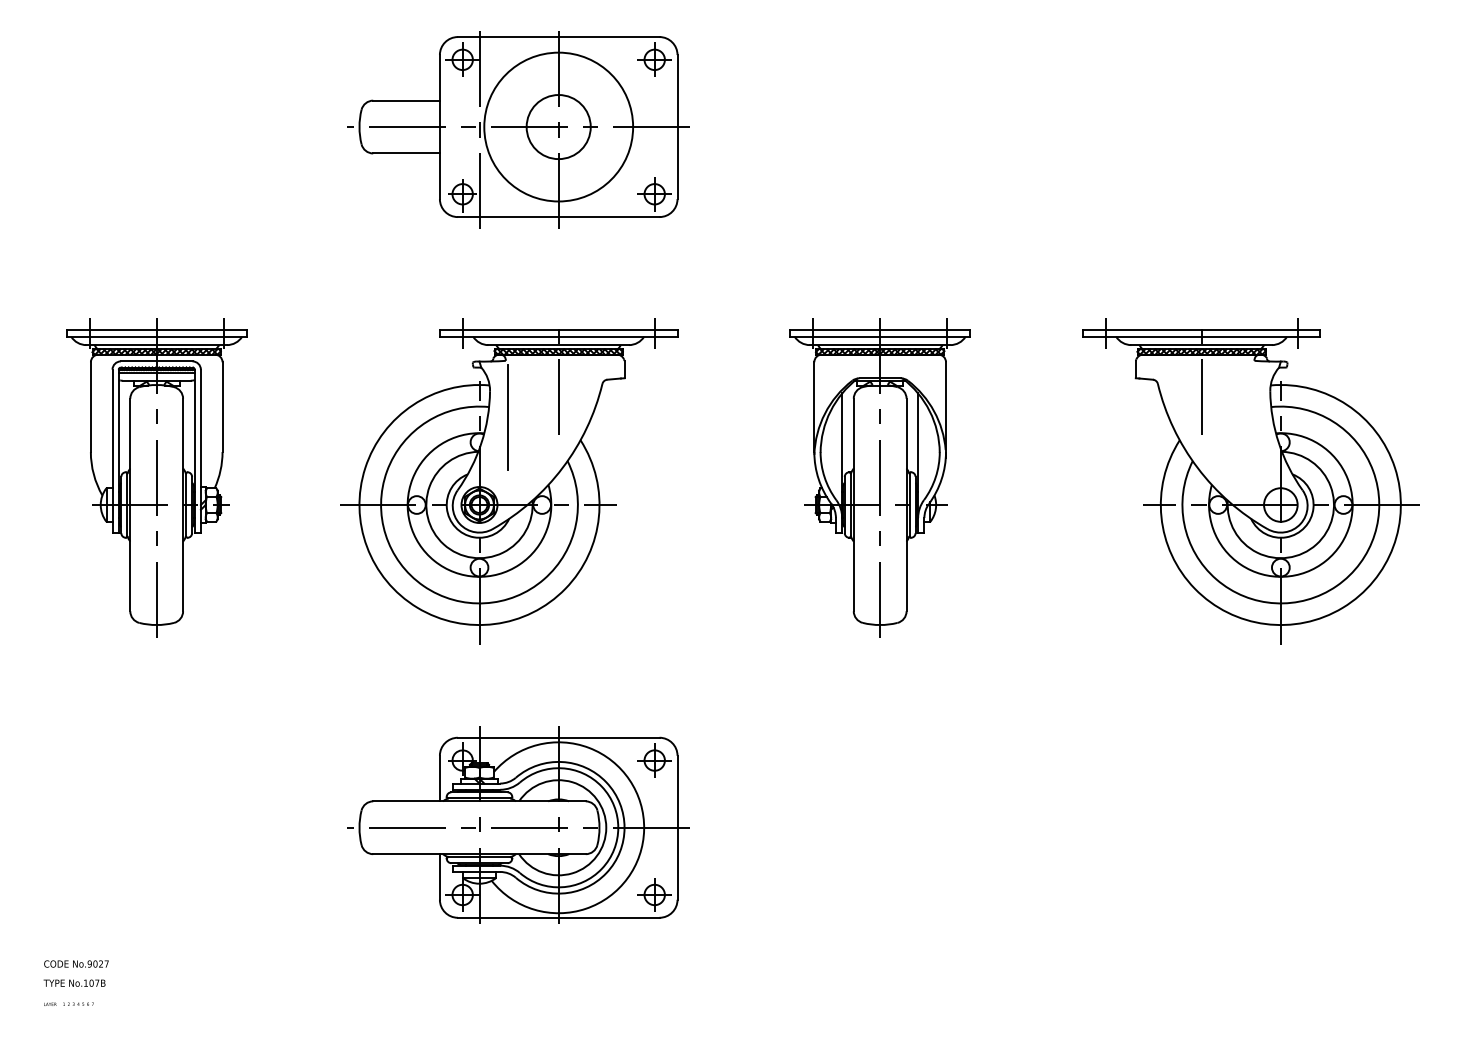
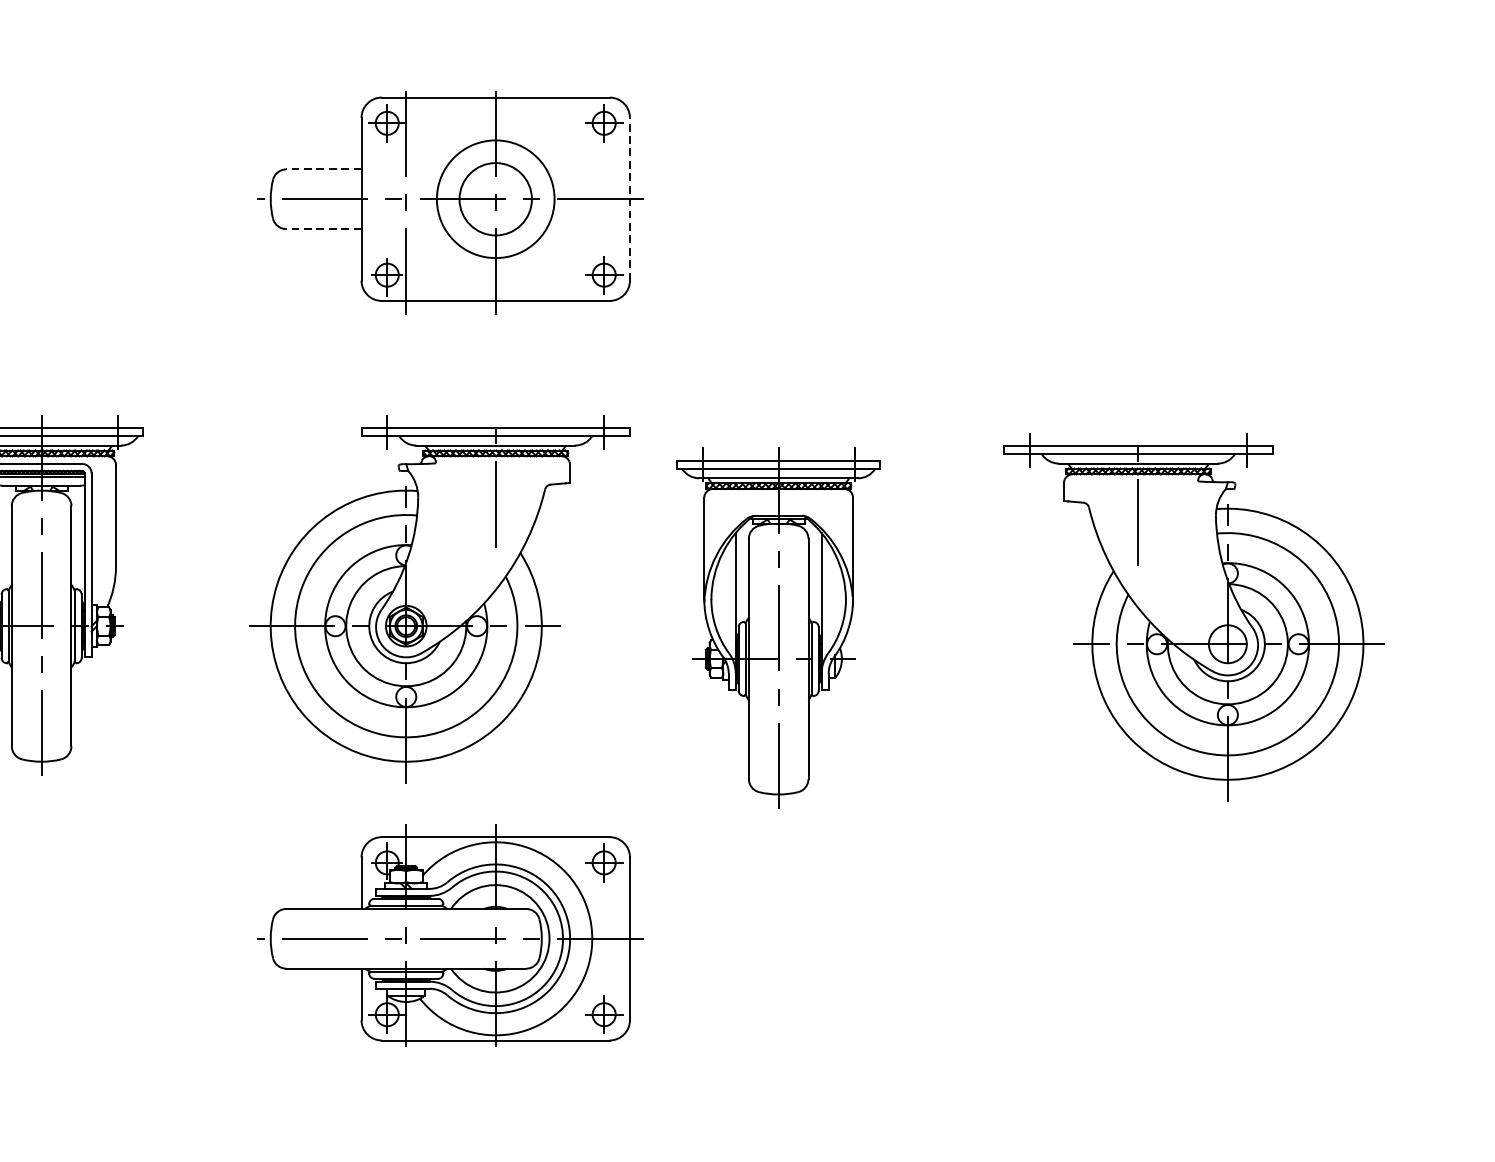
line: (406, 100) -> (323, 169), solid -> dashed
circle: (558, 126) -> (495, 198), size x0.7
line: (677, 126) -> (629, 198), solid -> dashed
line: (406, 153) -> (323, 229), solid -> dashed
line: (507, 417) -> (437, 527), removed
part: (879, 477) -> (777, 627), moved
part: (1250, 481) -> (1193, 617), moved
part: (518, 824) -> (450, 935), moved

